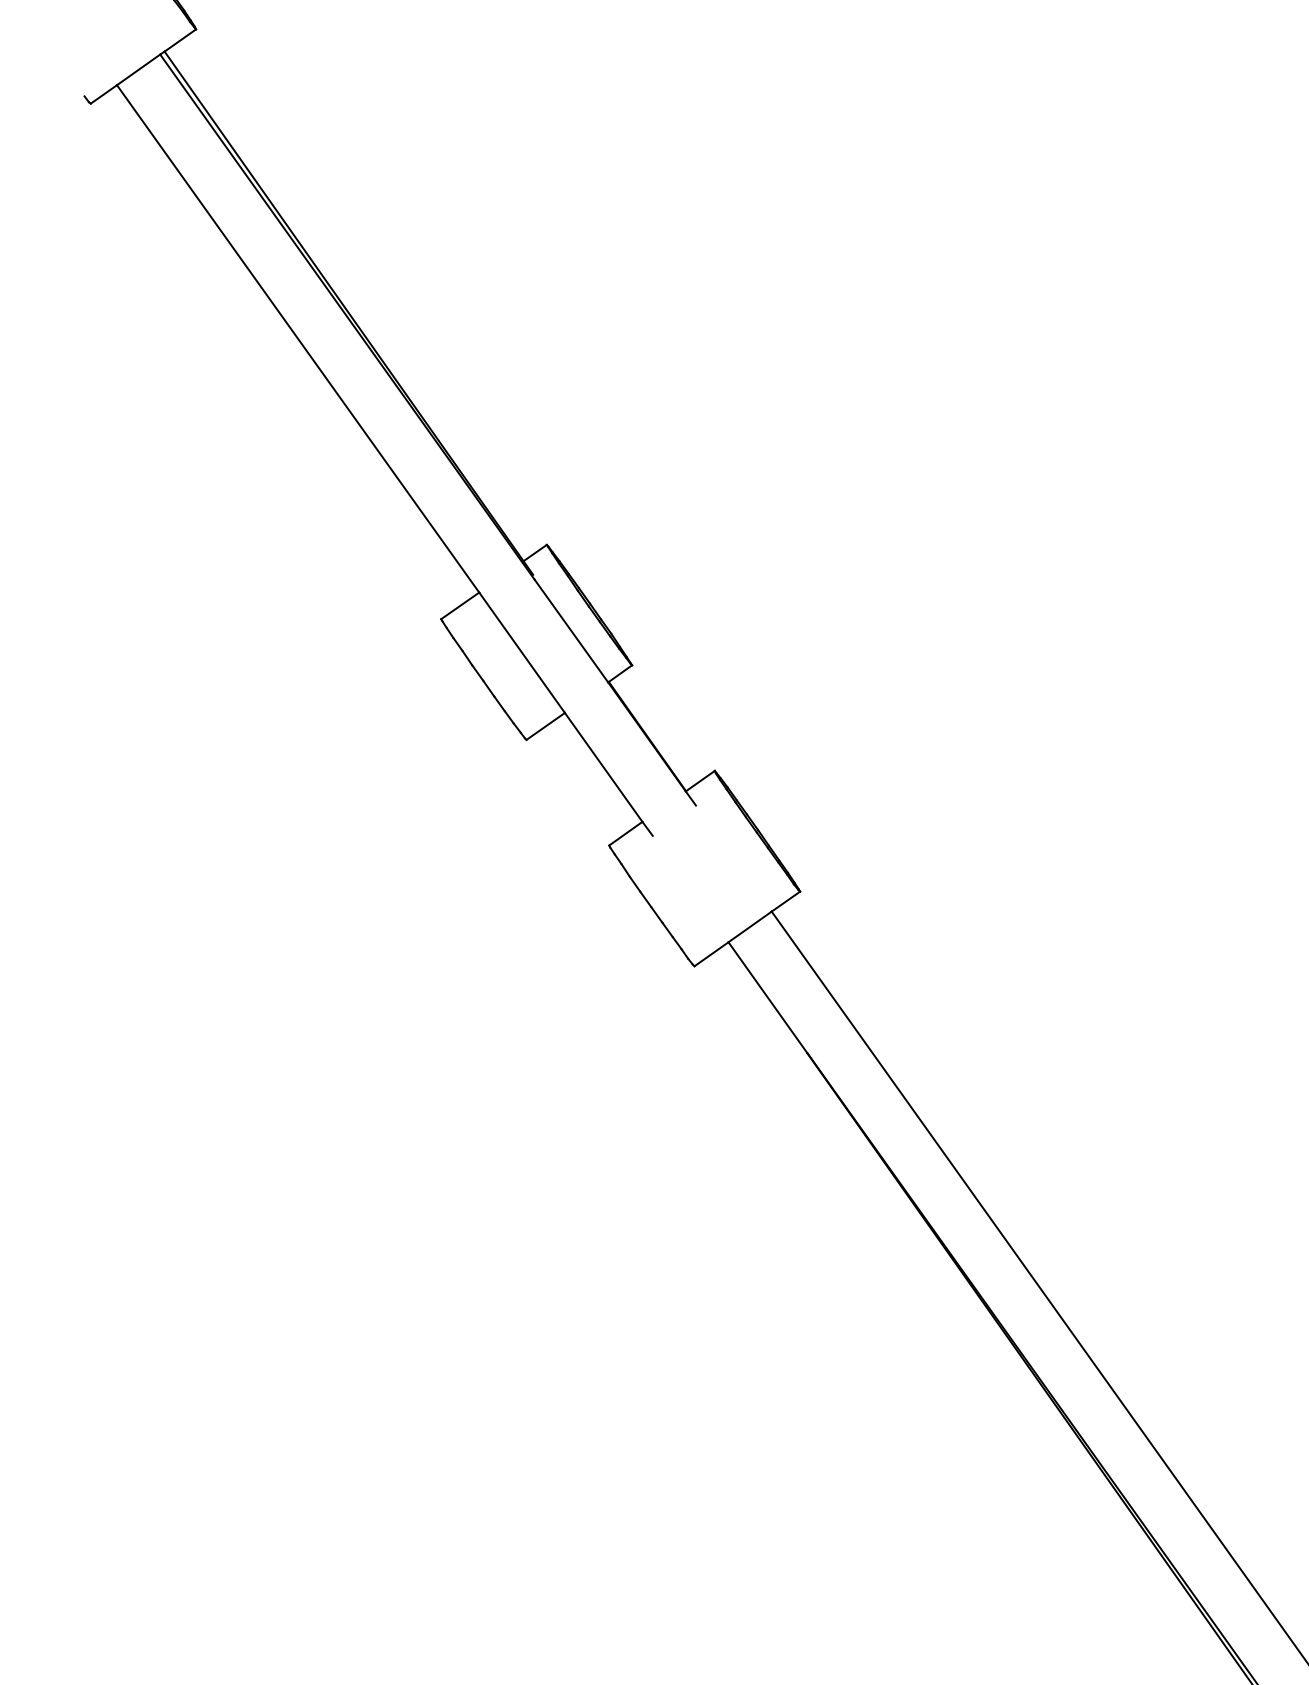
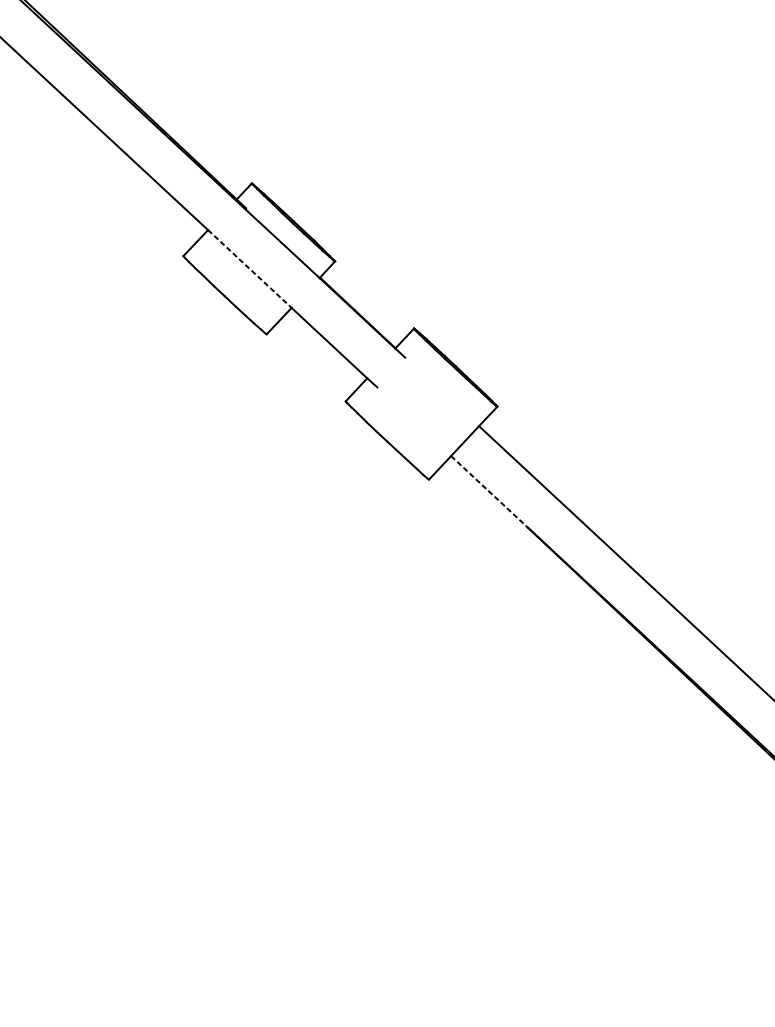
line: (522, 652) -> (250, 268), solid -> dashed
line: (768, 998) -> (490, 492), solid -> dashed

